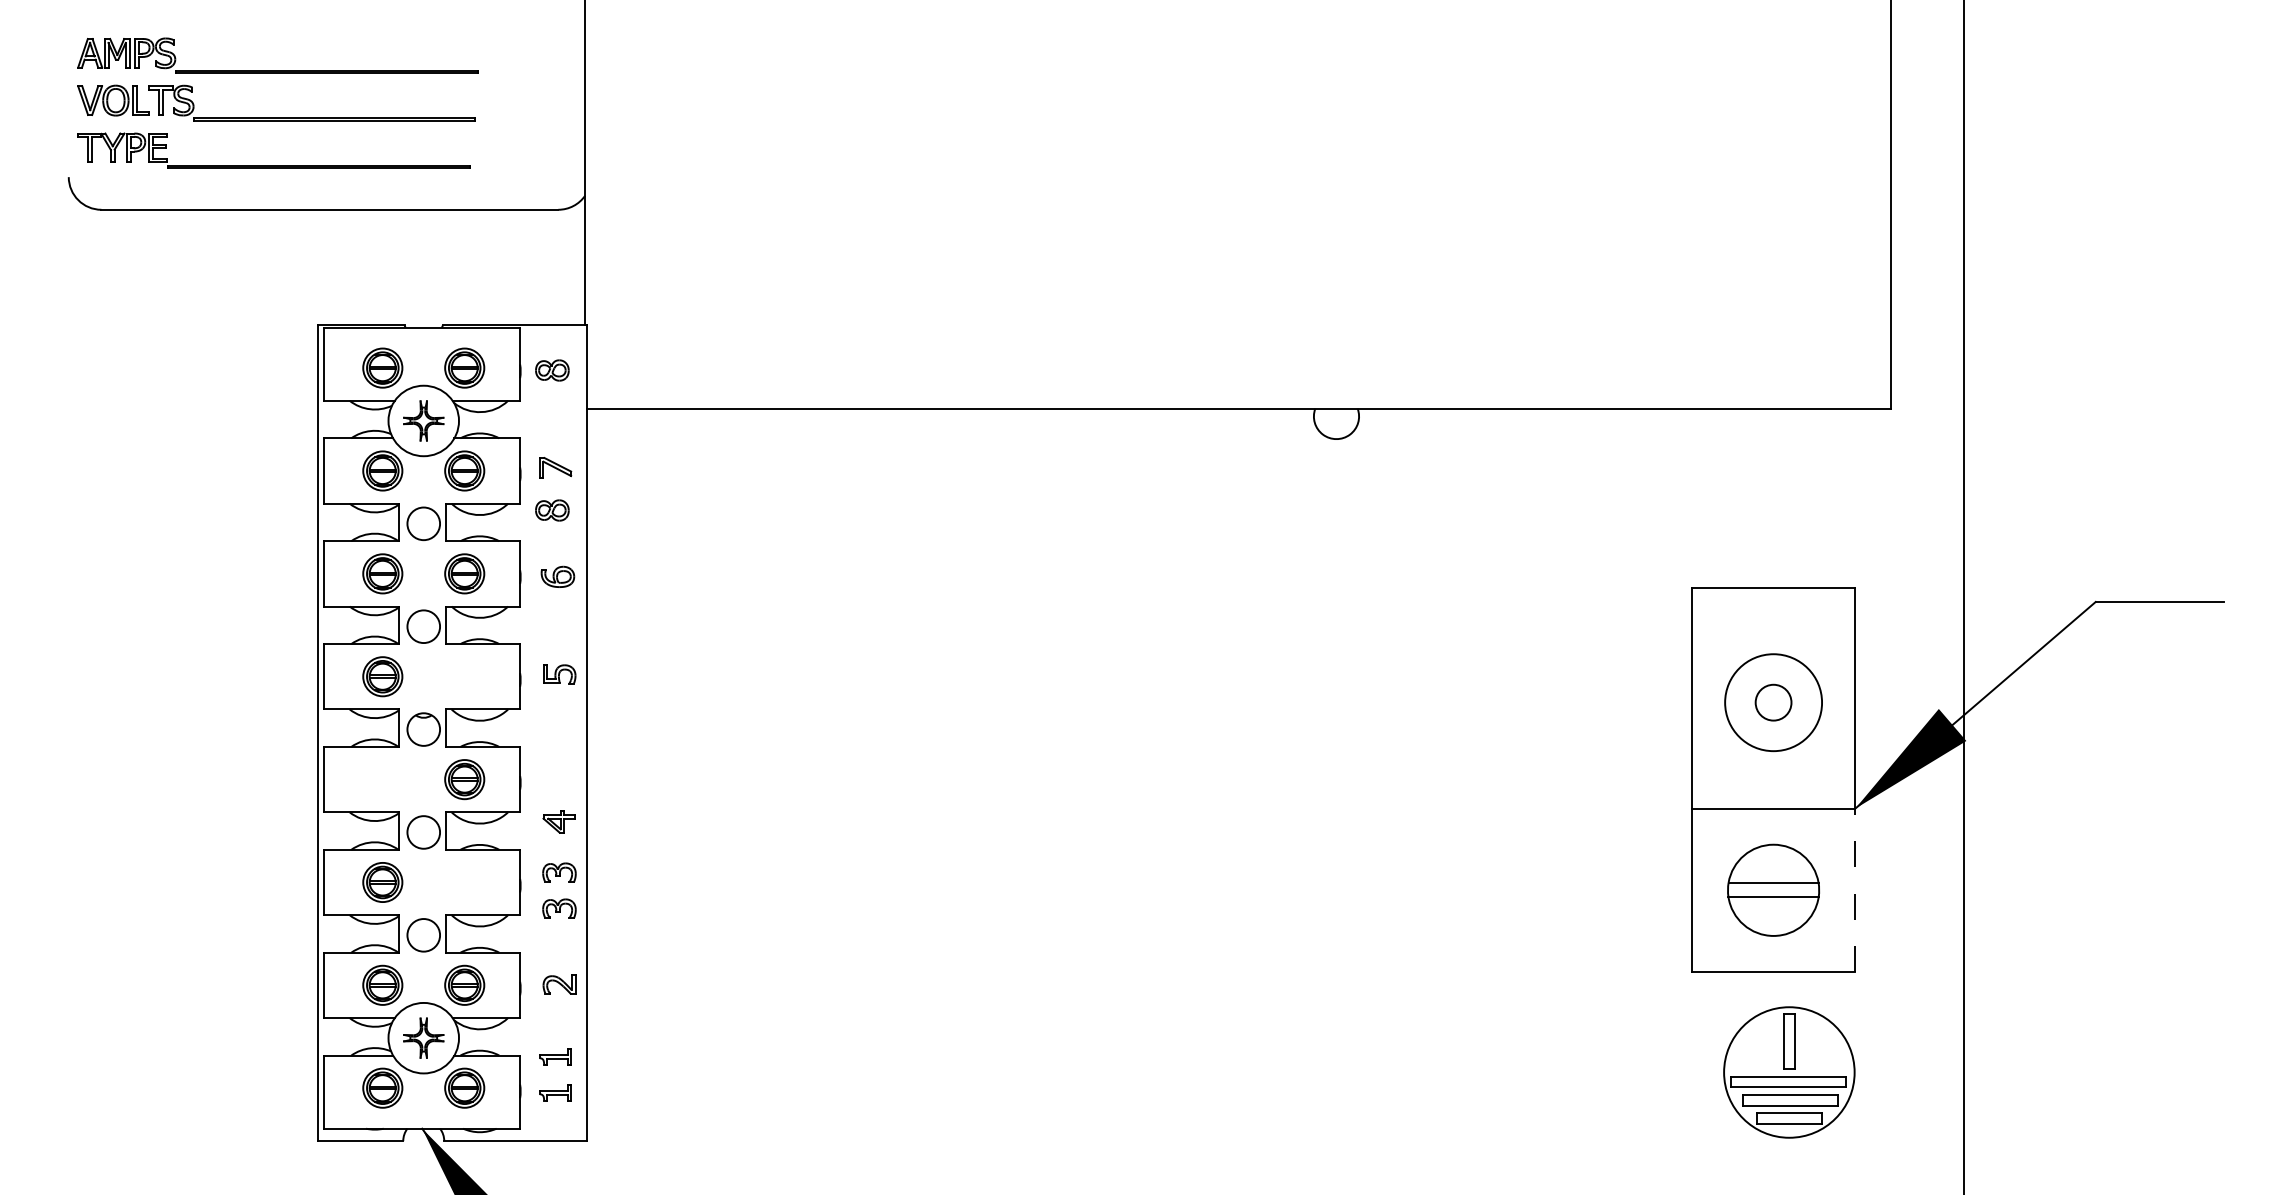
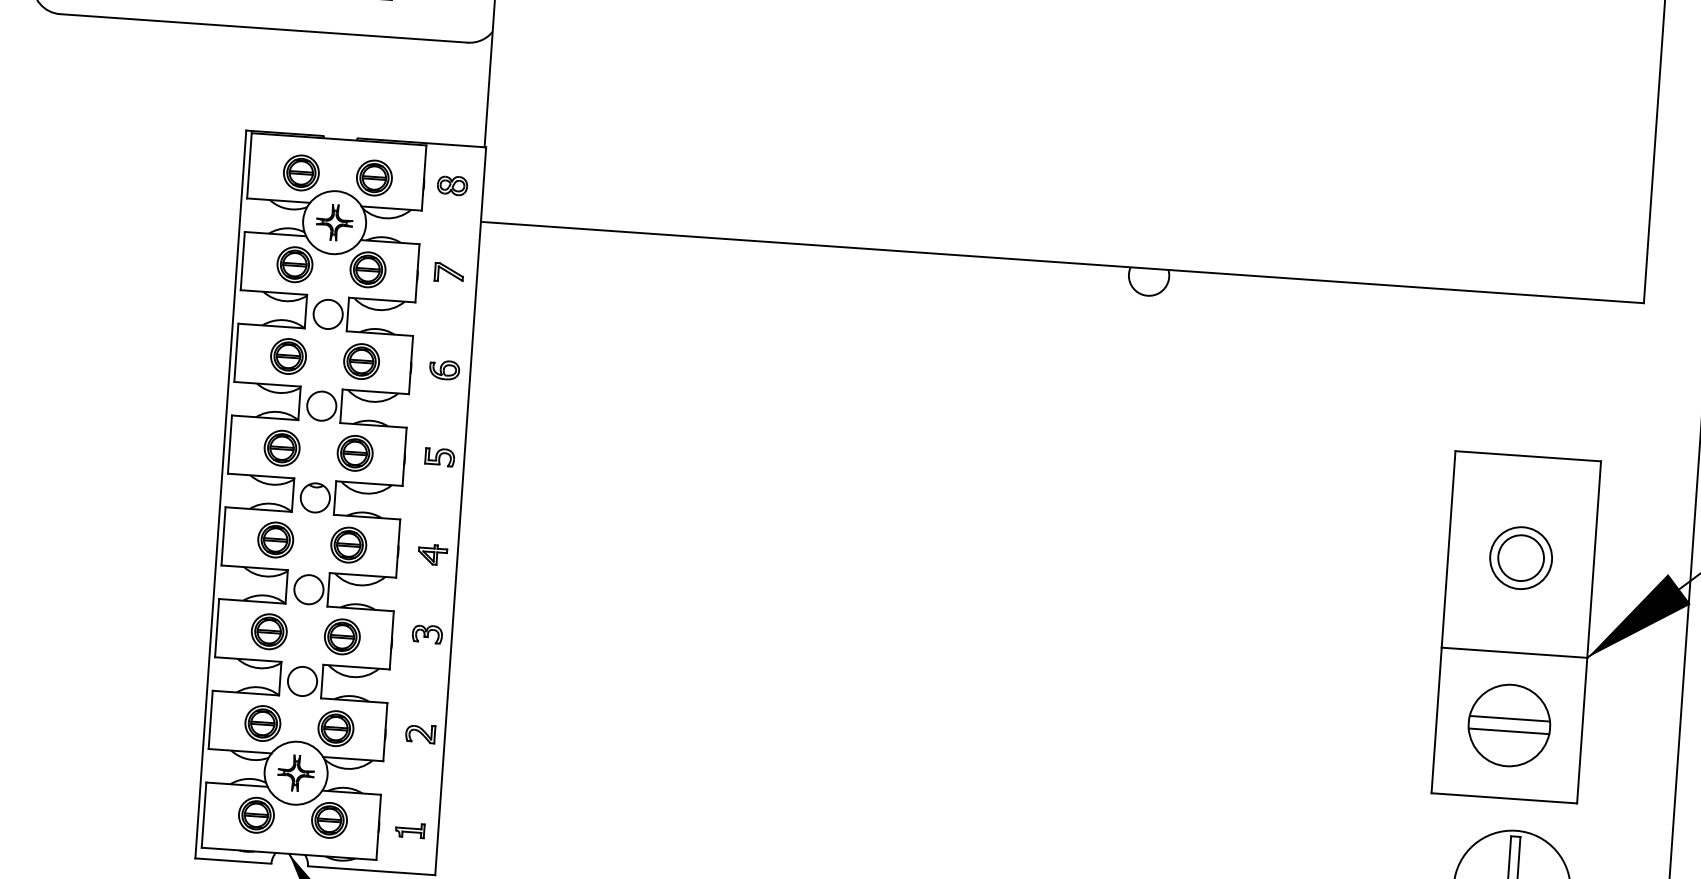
part: (552, 510) -> (443, 310), removed
part: (464, 676) -> (355, 453), added
circle: (1773, 702) -> (1521, 557), size x0.71
circle: (1773, 702) -> (1521, 557), size x1.43
part: (382, 779) -> (275, 539), added
part: (558, 821) -> (432, 554), moved
part: (464, 882) -> (342, 636), added
line: (1855, 890) -> (1582, 730), dashed -> solid
part: (559, 908) -> (425, 666), removed
part: (555, 1056) -> (412, 797), removed

